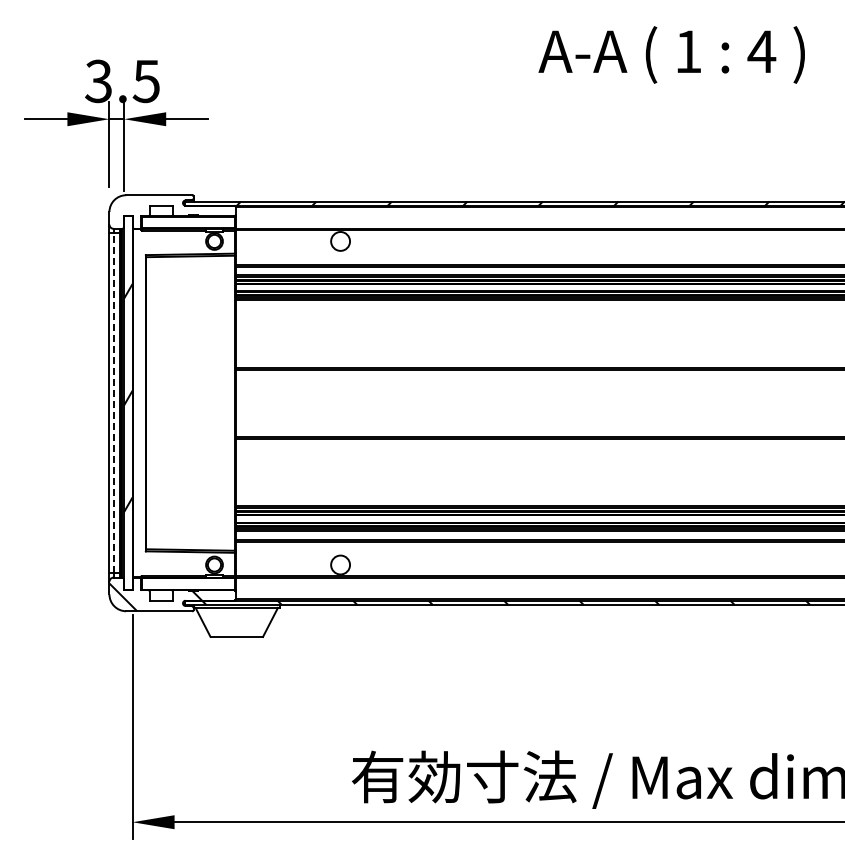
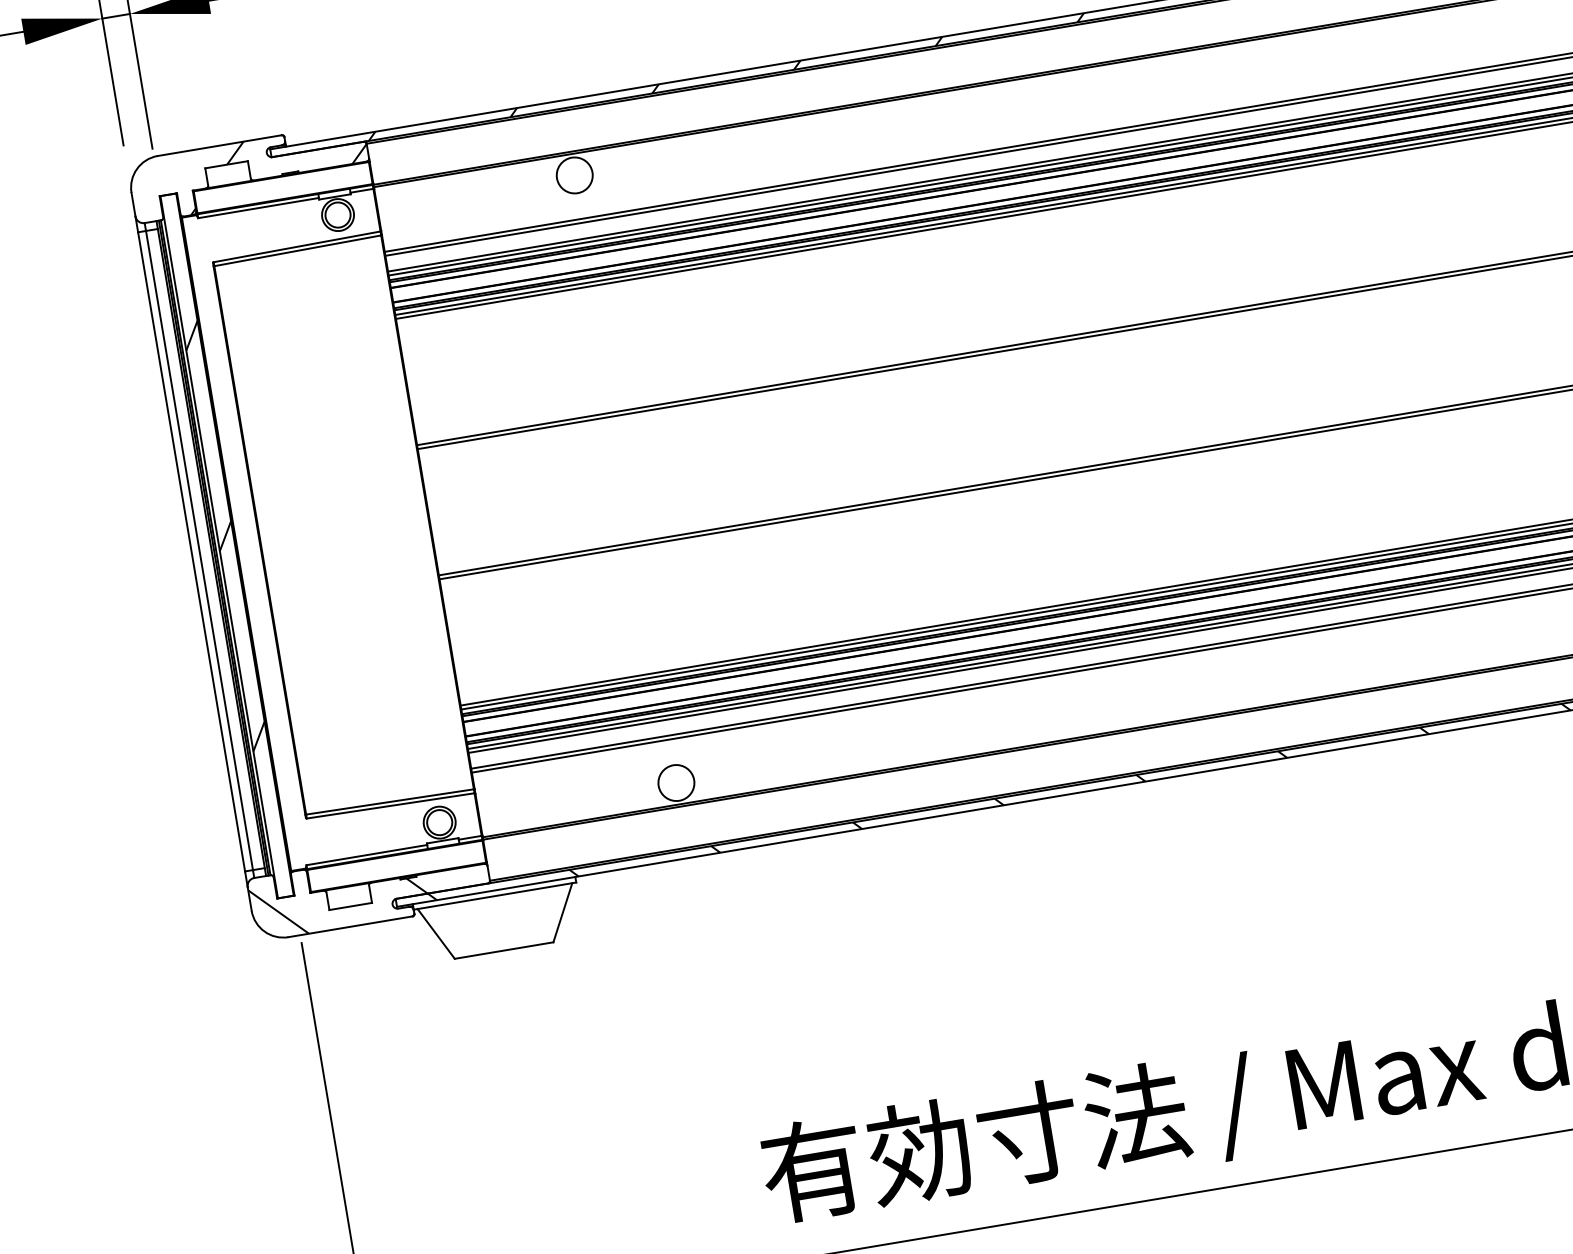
hatch: (186, 211) -> (276, 167), added
line: (113, 402) -> (198, 549), dashed -> solid

